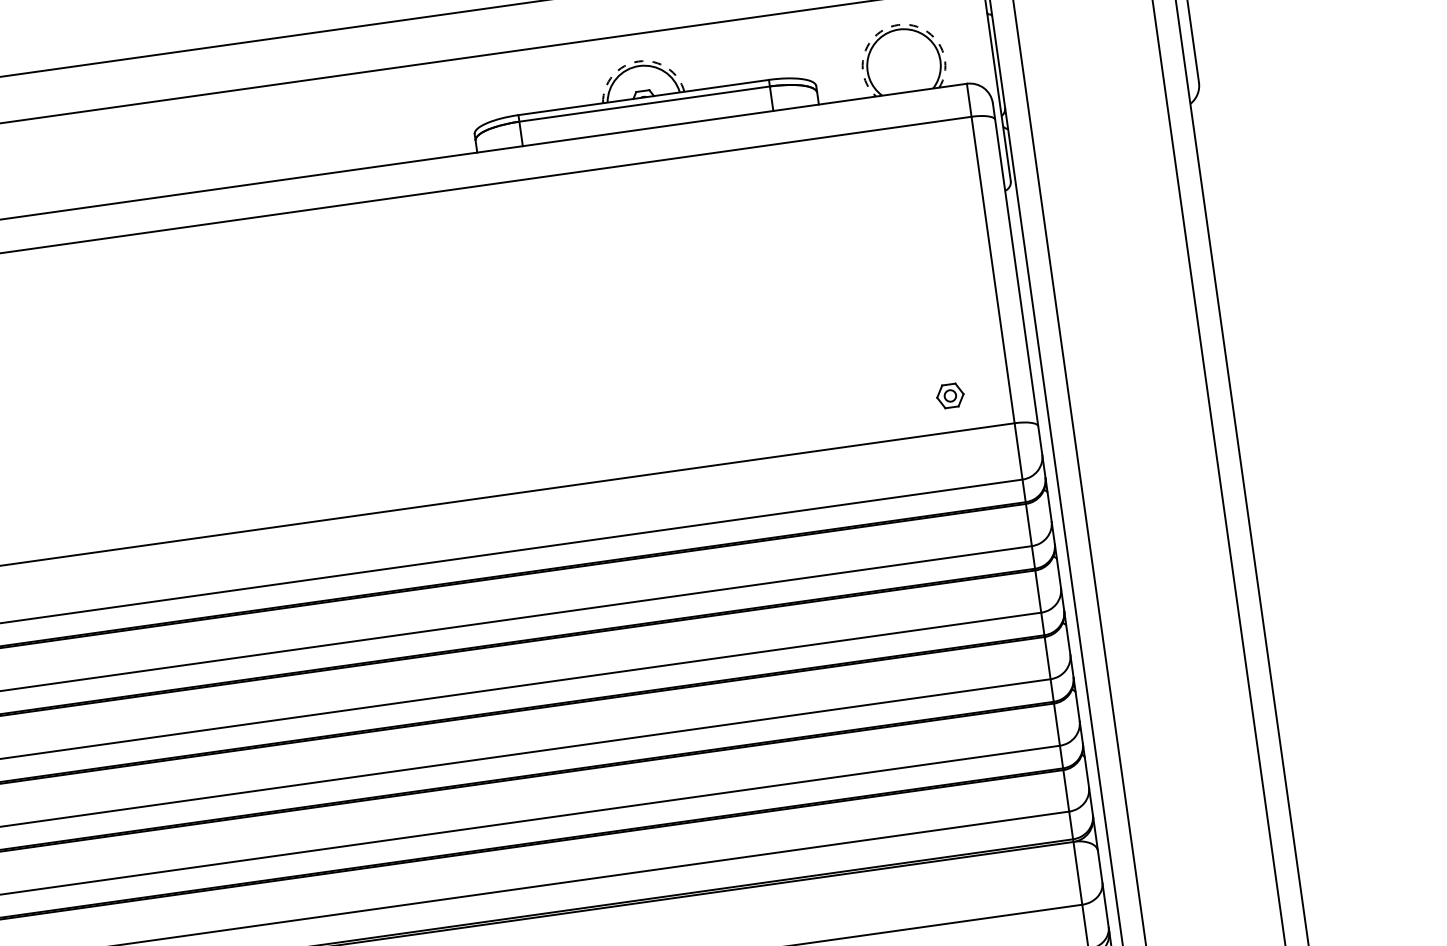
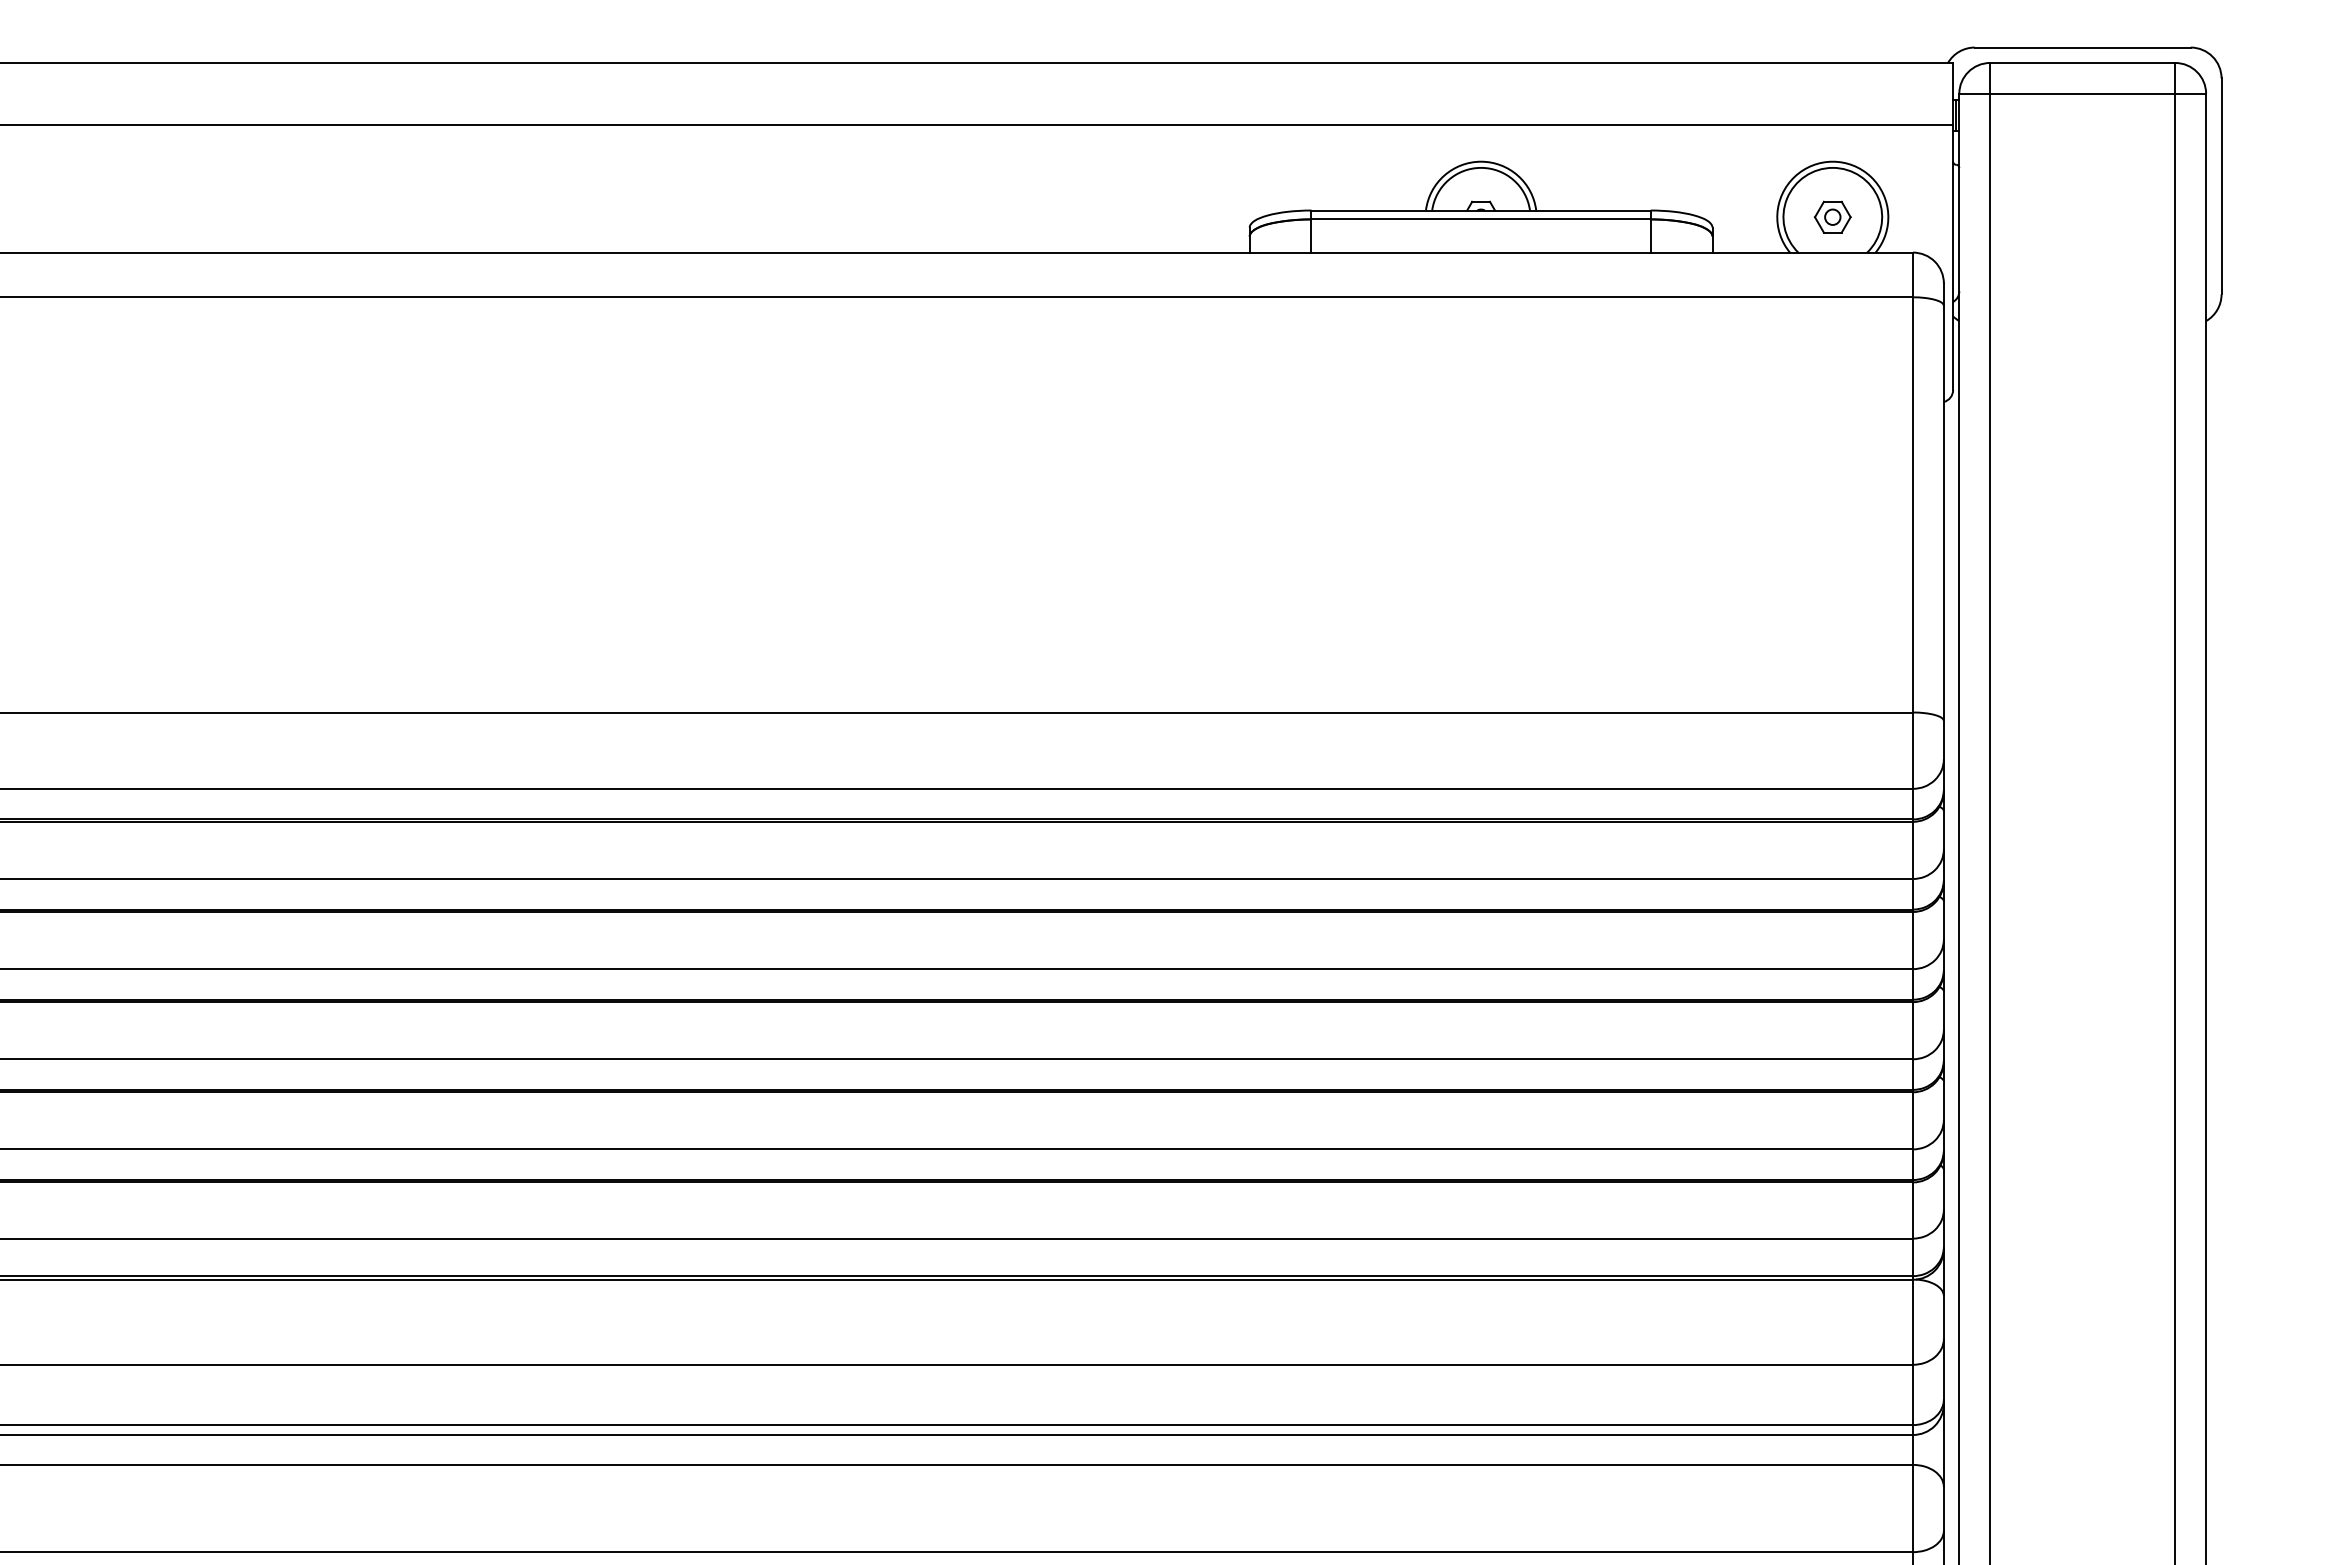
arc: (898, 24) -> (1832, 161), dashed -> solid
arc: (638, 61) -> (1481, 161), dashed -> solid
part: (950, 395) -> (1832, 216), moved

